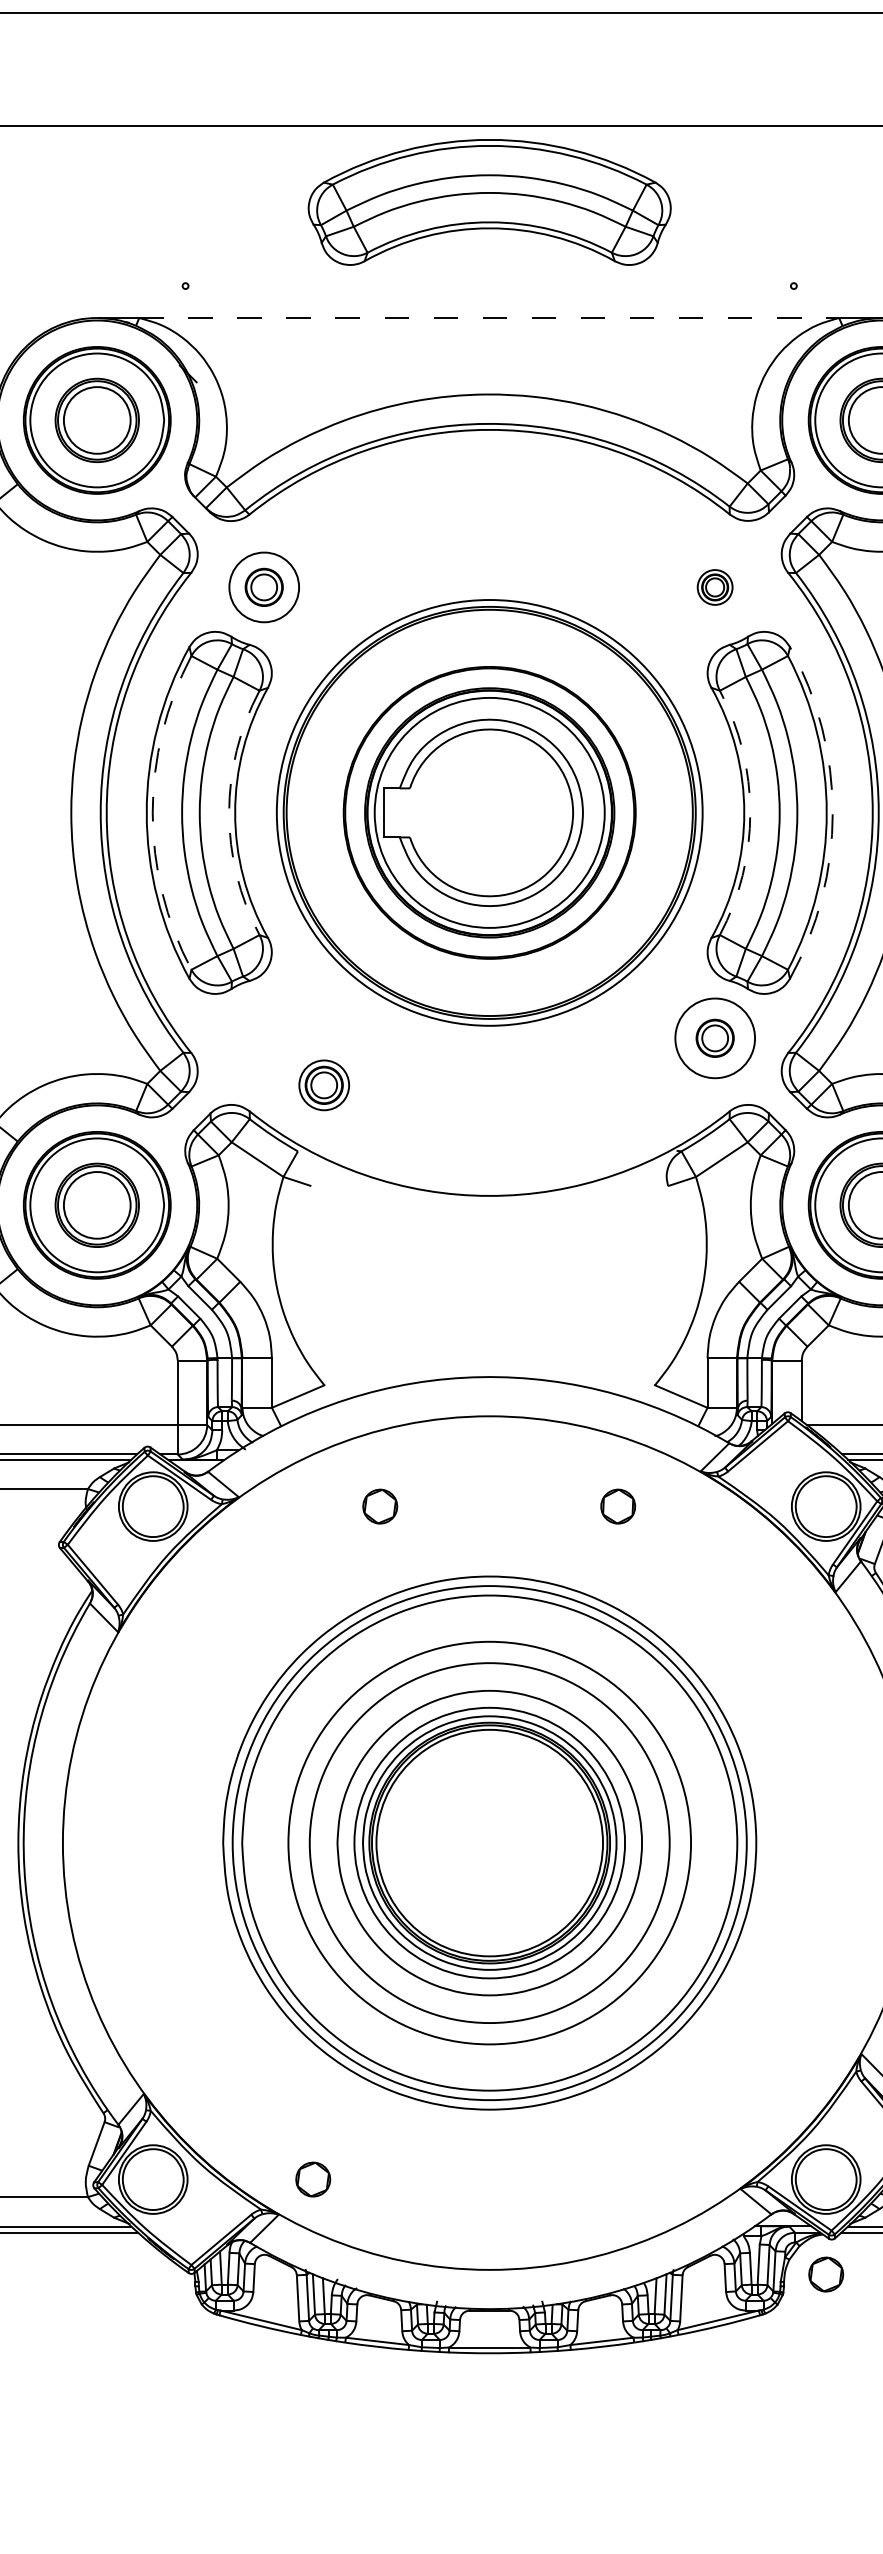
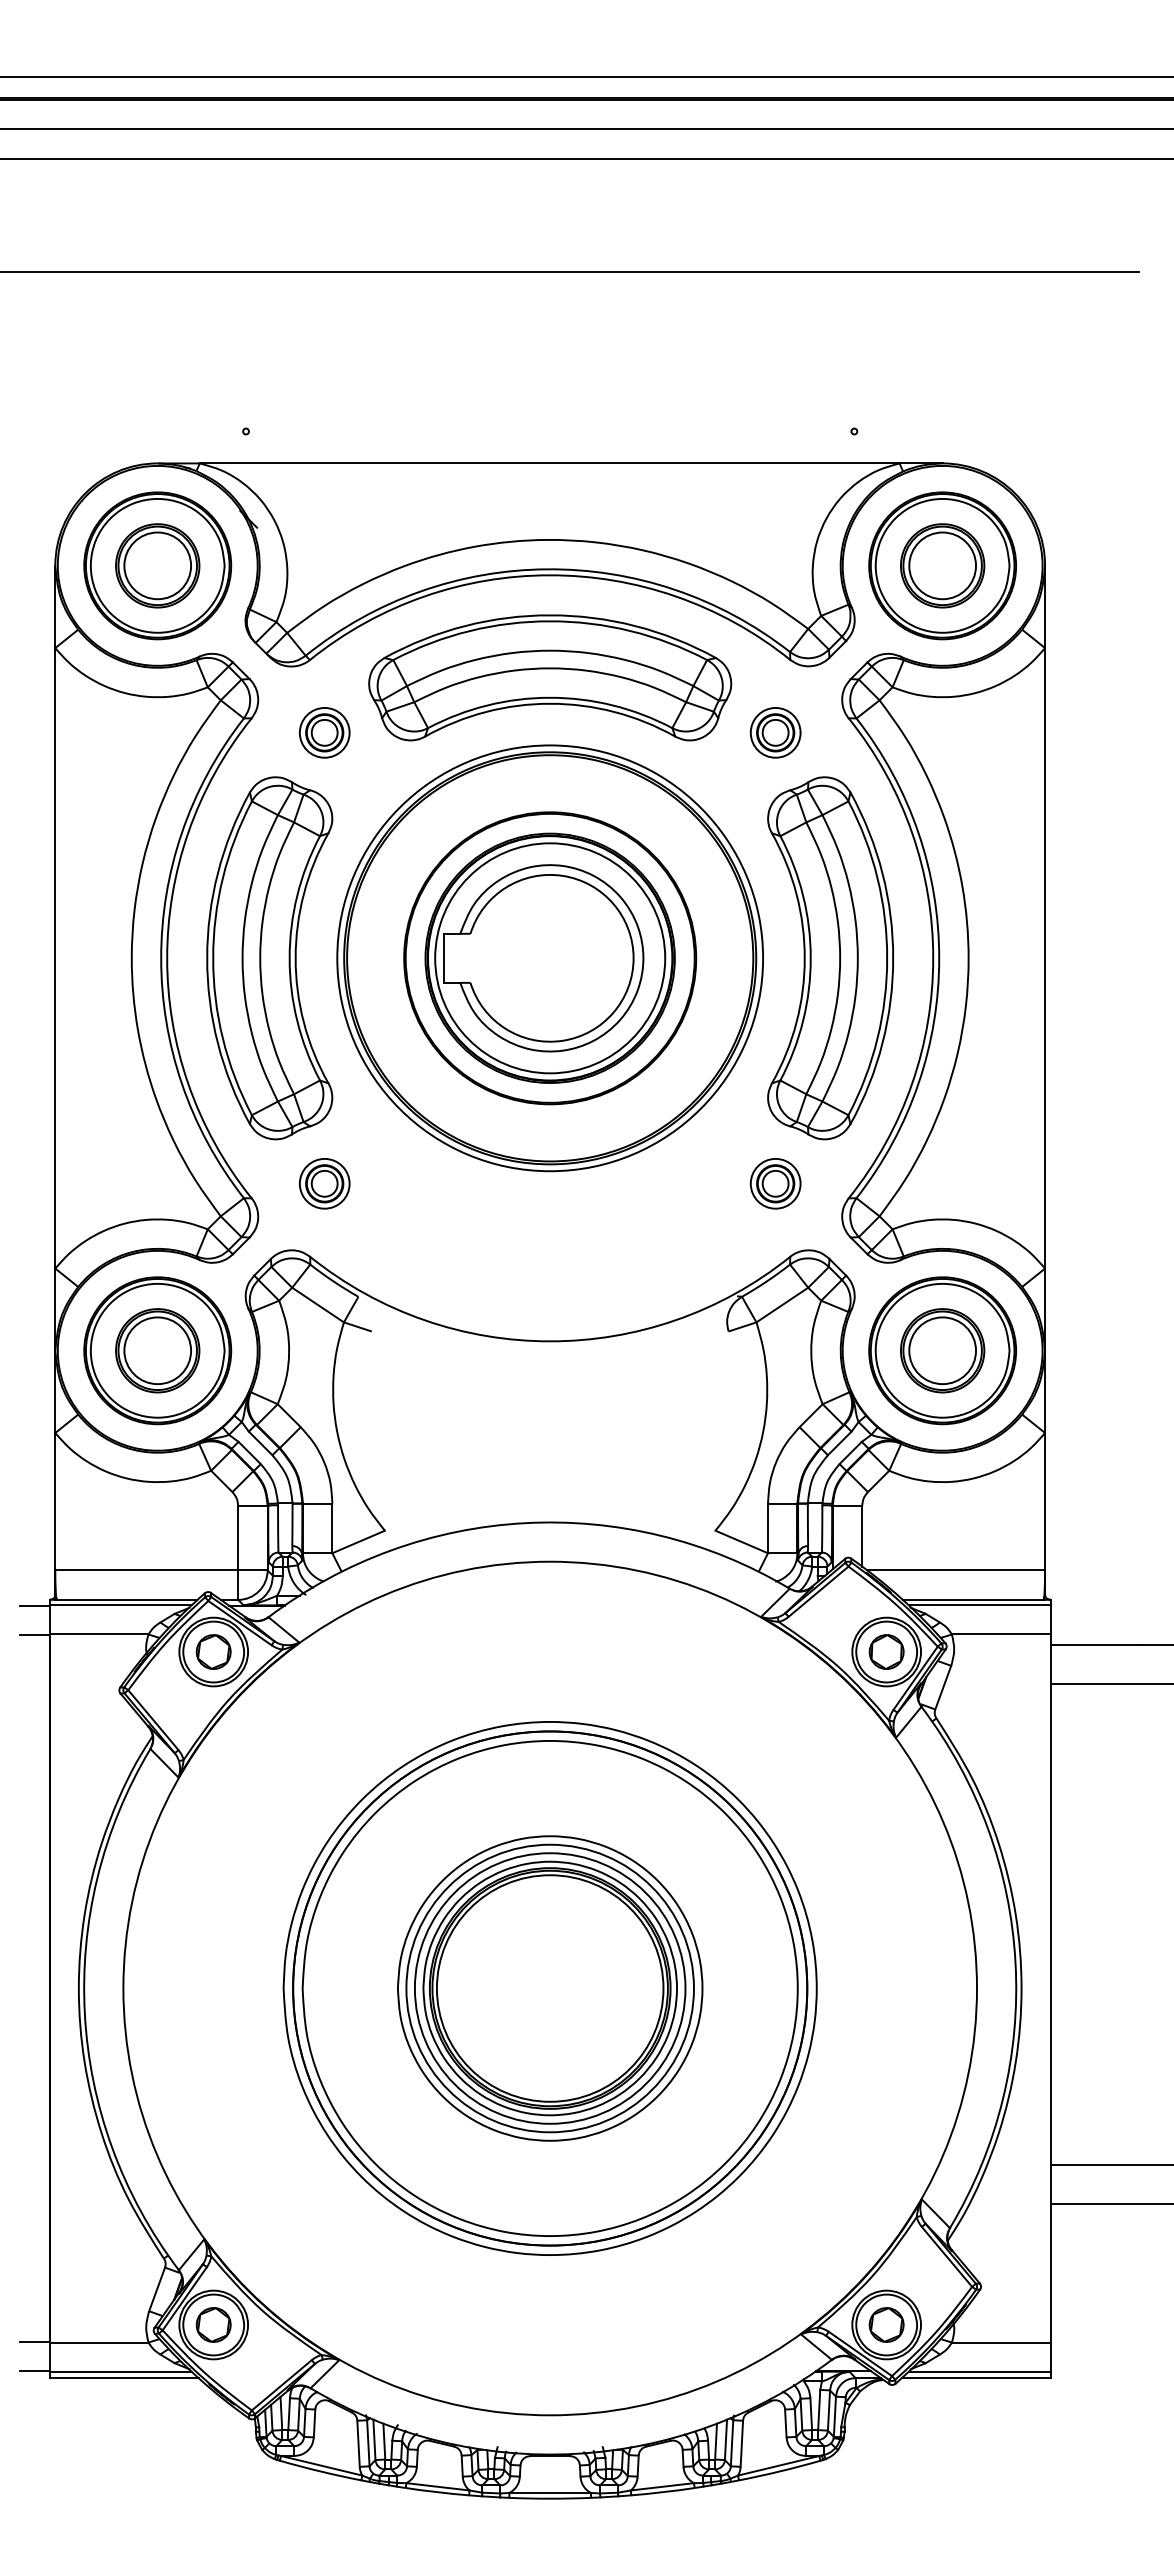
part: (490, 202) -> (550, 677), moved
line: (489, 318) -> (549, 463), dashed -> solid
circle: (264, 587) -> (324, 732), size x0.71
part: (715, 587) -> (775, 732), size x1.43
arc: (153, 813) -> (213, 958), dashed -> solid
arc: (229, 813) -> (289, 958), dashed -> solid
arc: (750, 813) -> (810, 958), dashed -> solid
arc: (833, 813) -> (893, 958), dashed -> solid
circle: (715, 1038) -> (775, 1183), size x0.62
part: (324, 1085) -> (324, 1183), moved
part: (380, 1506) -> (213, 1651), moved
part: (618, 1506) -> (886, 1651), moved
circle: (489, 1843) -> (549, 1988), size x0.71
circle: (490, 1843) -> (550, 1988), size x1.43
part: (313, 2179) -> (213, 2324), moved
part: (826, 2274) -> (886, 2324), moved

